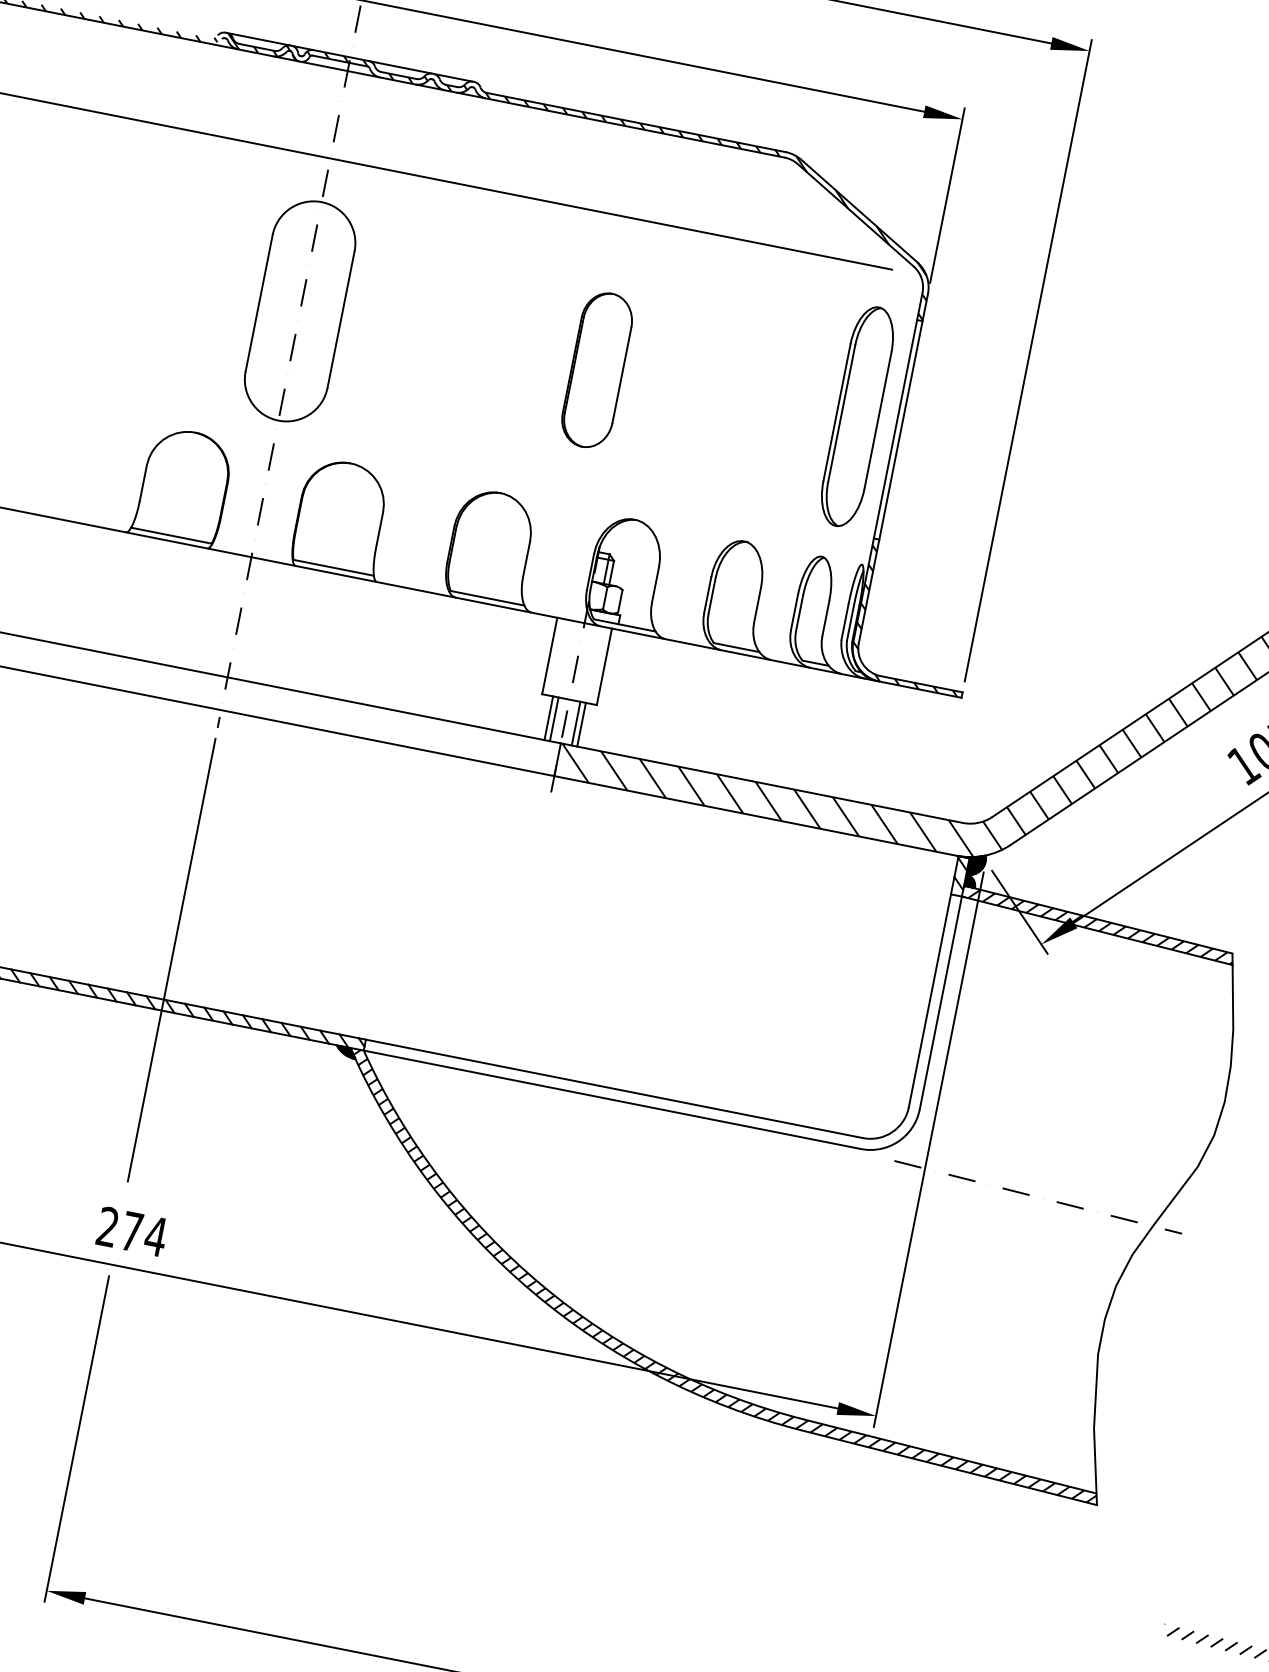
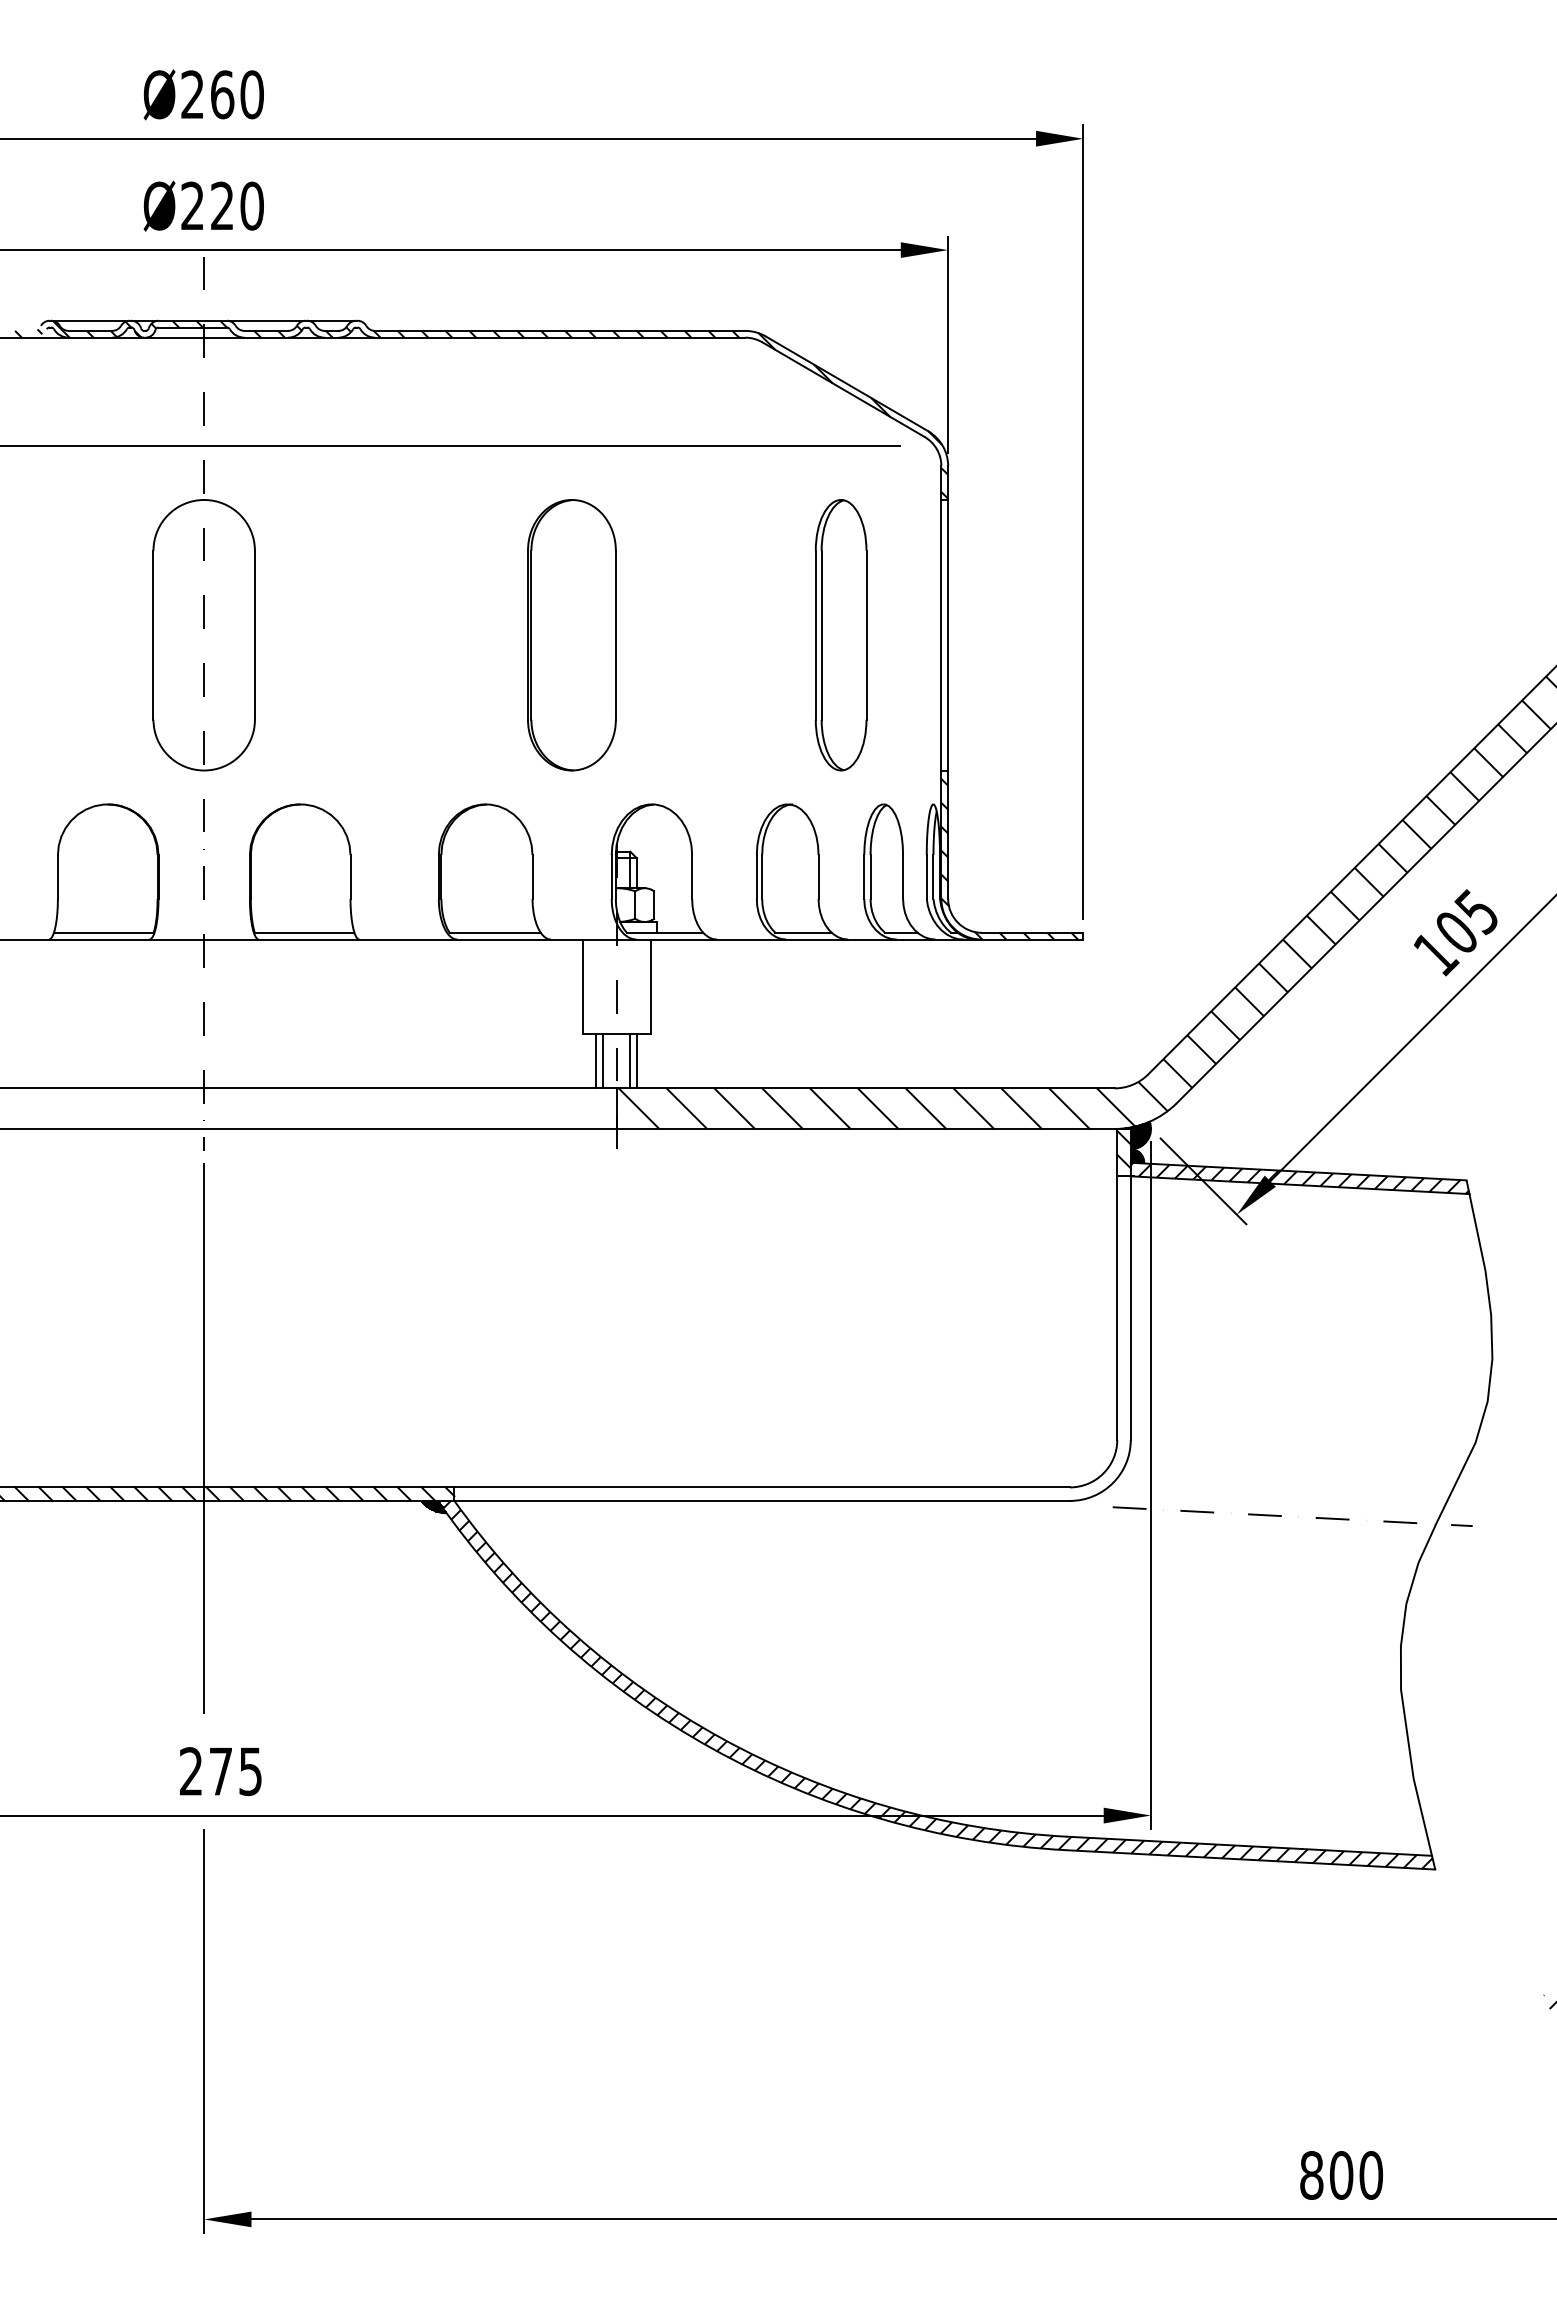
part: (596, 370) -> (571, 635), size x1.43
part: (856, 416) -> (840, 635), moved
text: (155, 1236) -> (250, 1771), 274 -> 275

